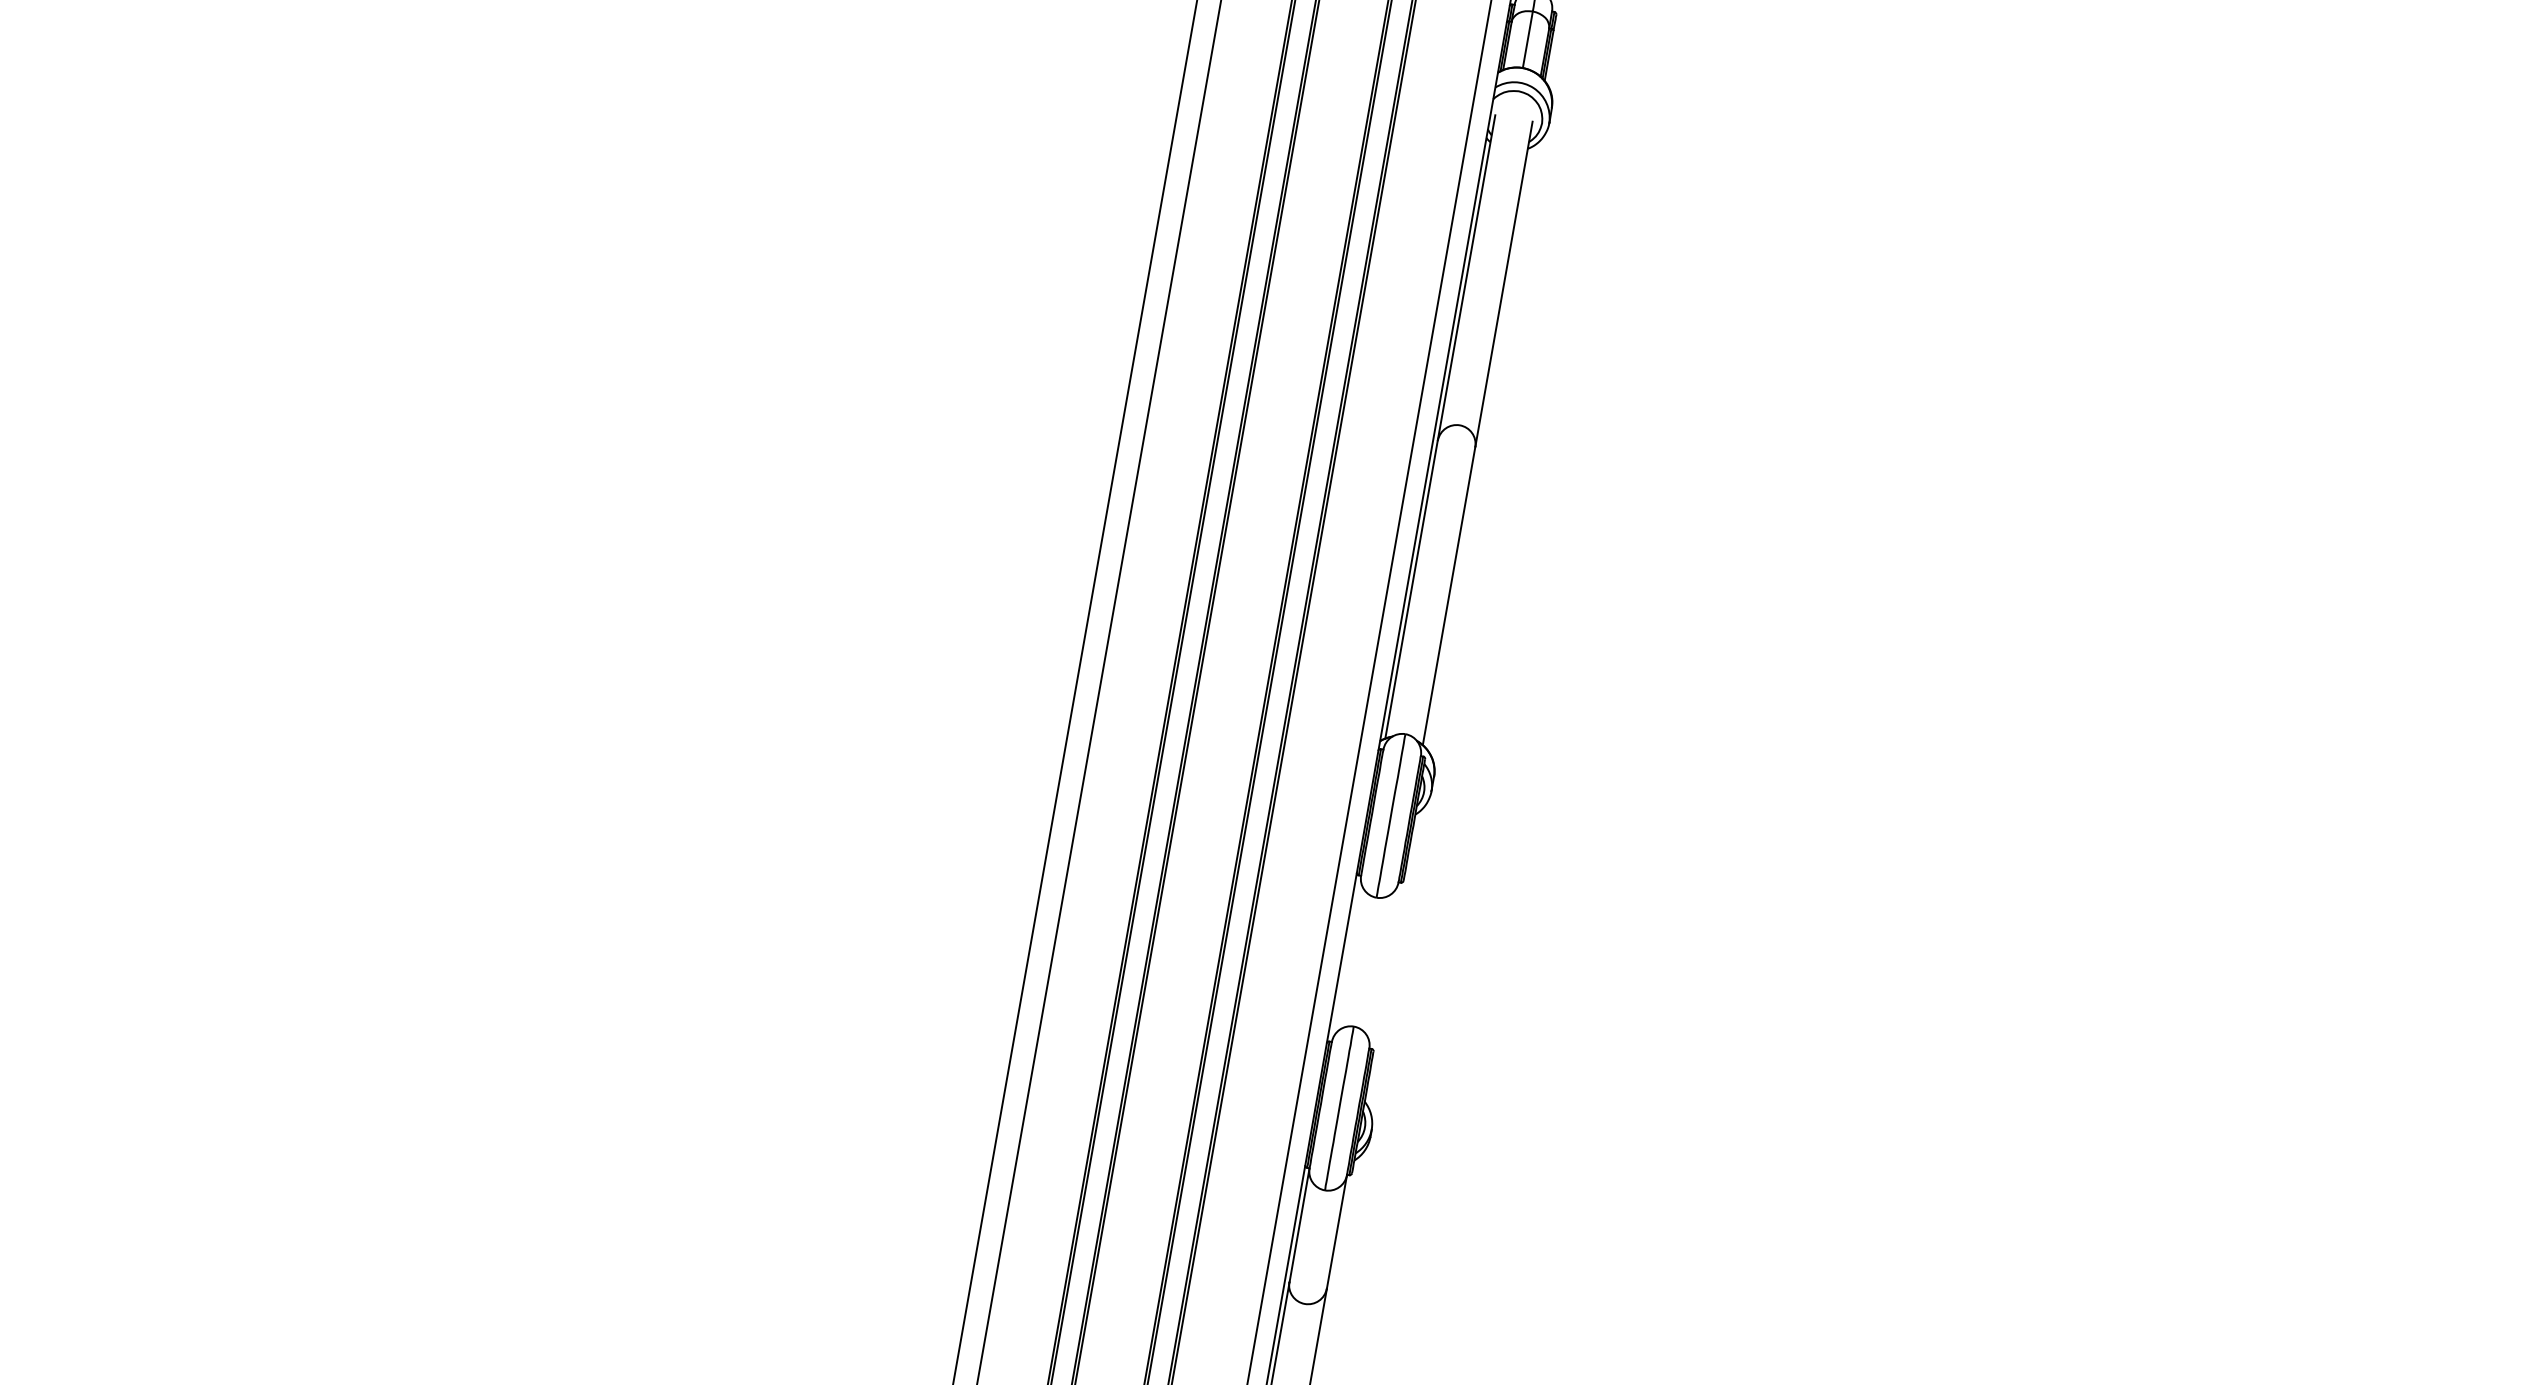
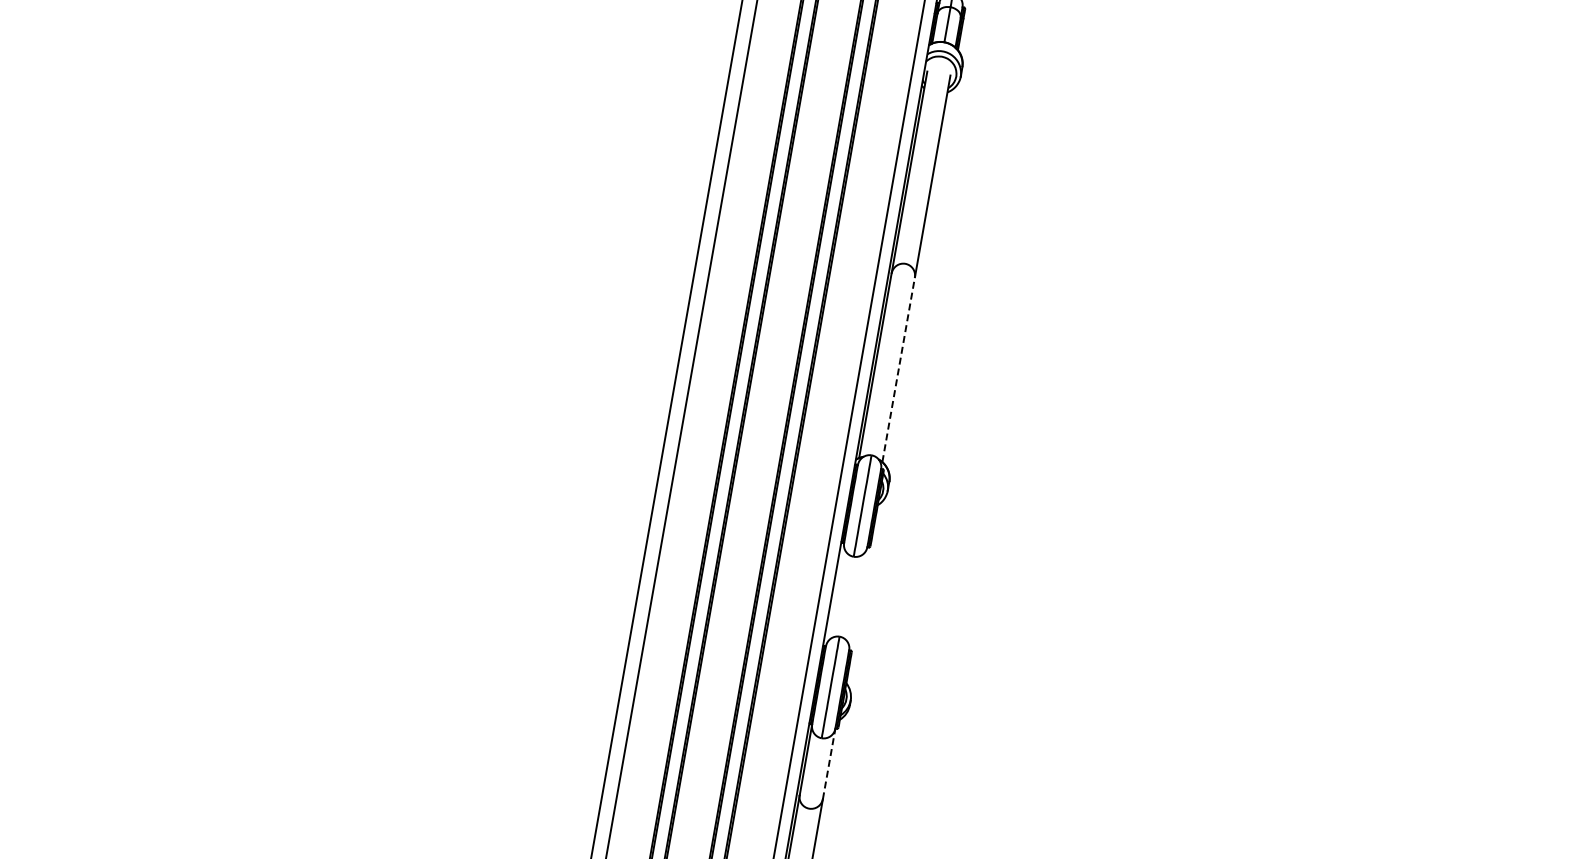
line: (1448, 595) -> (898, 369), solid -> dashed
line: (1337, 1231) -> (829, 763), solid -> dashed

